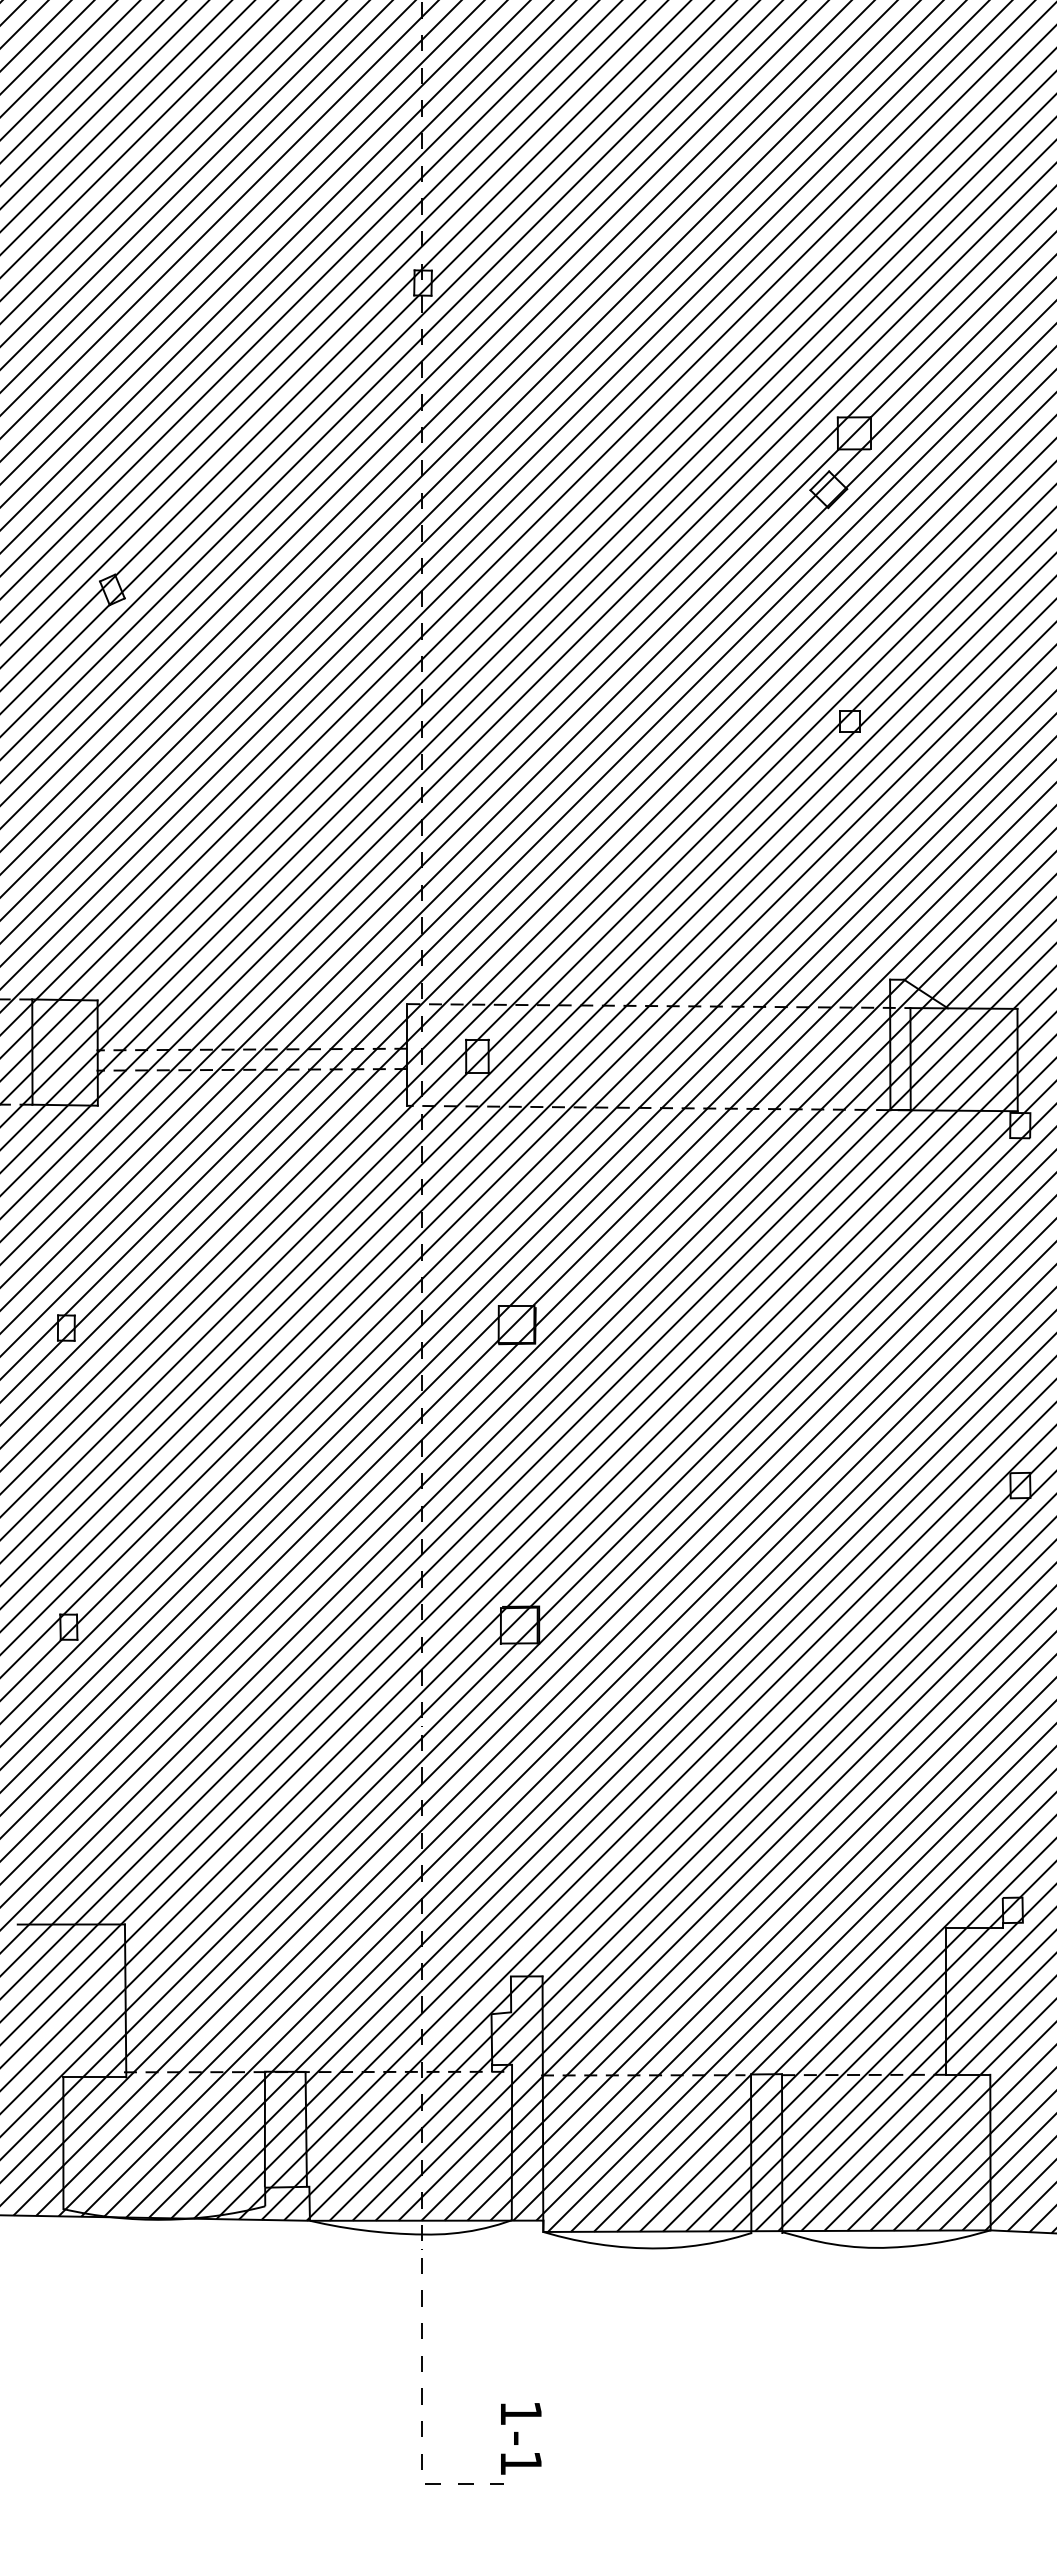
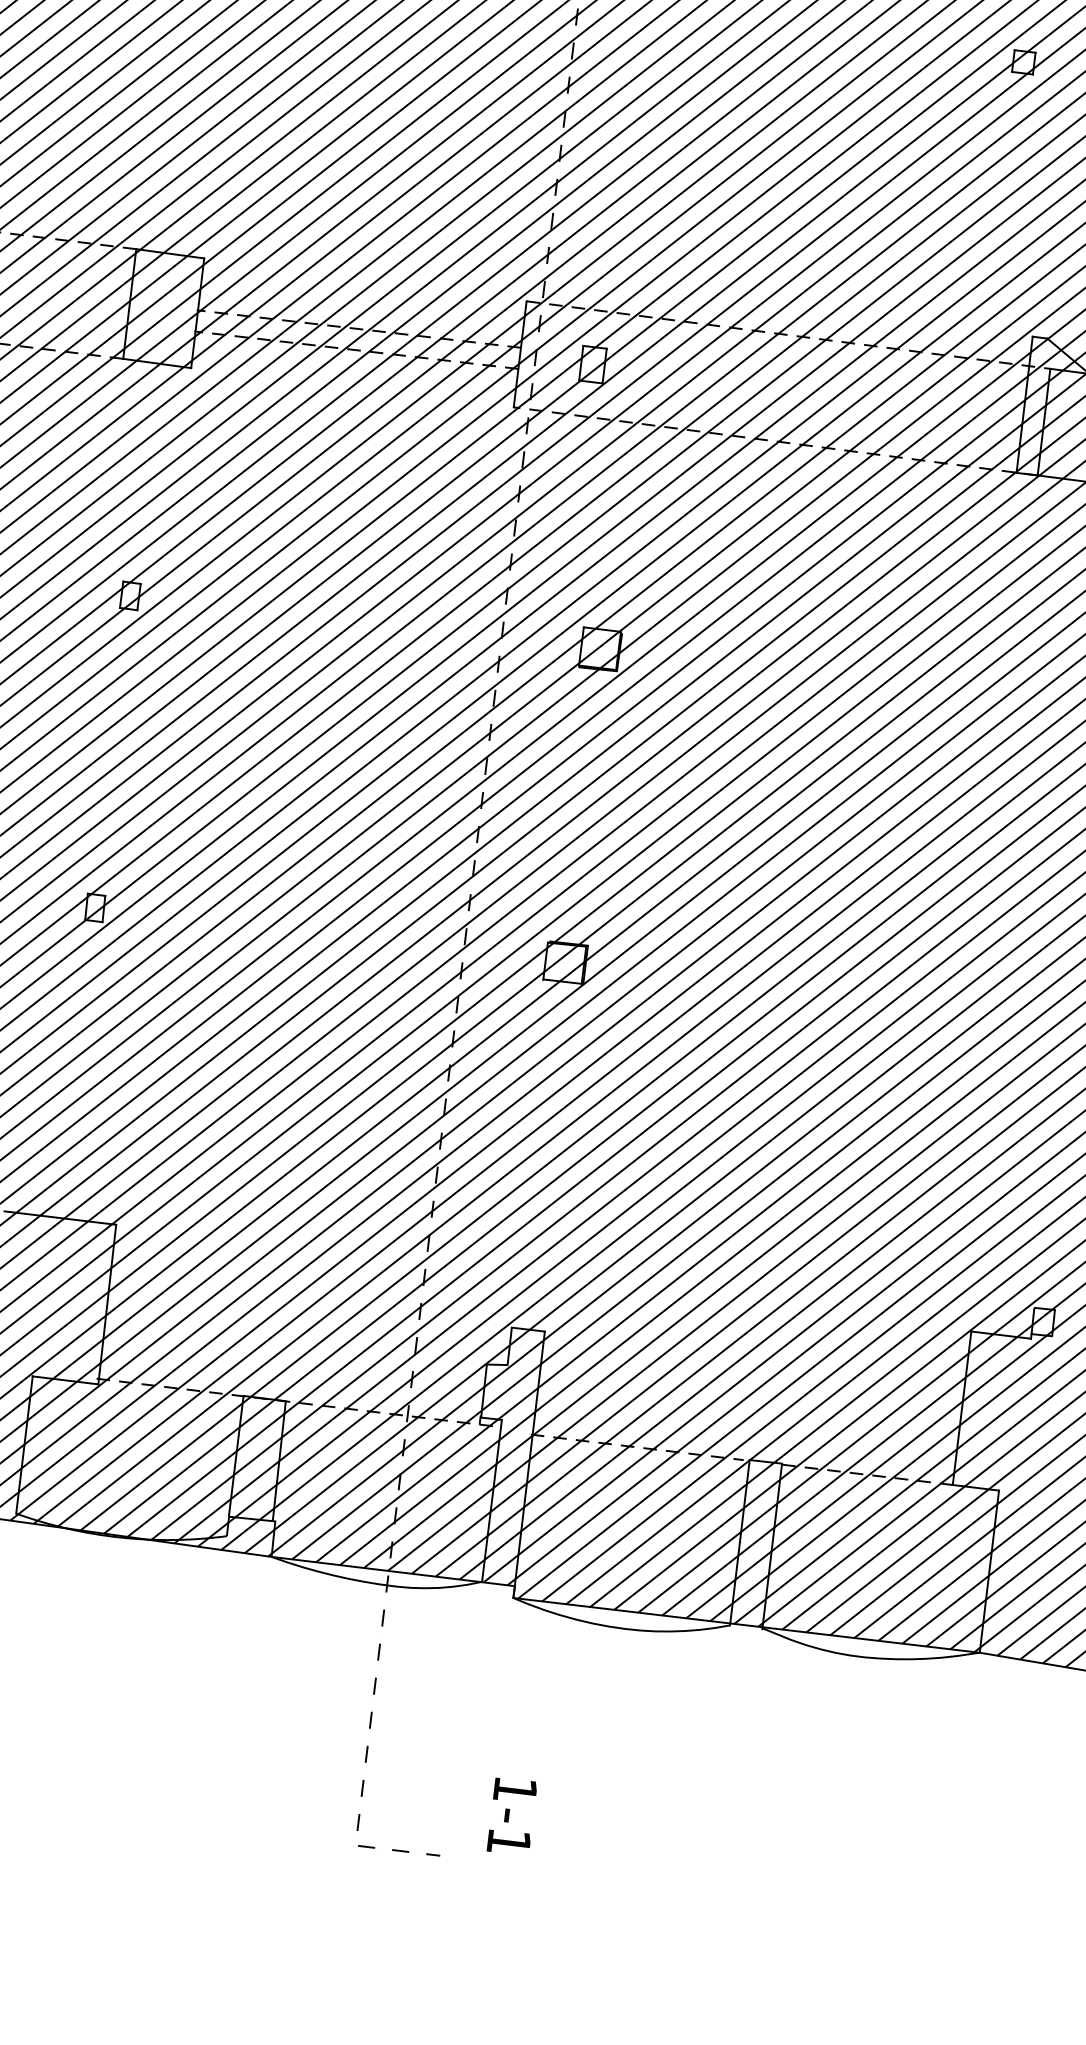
text: (521, 2438) -> (512, 1816), moved

